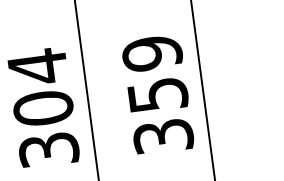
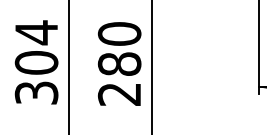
text: (157, 94) -> (119, 63), 359 -> 280

